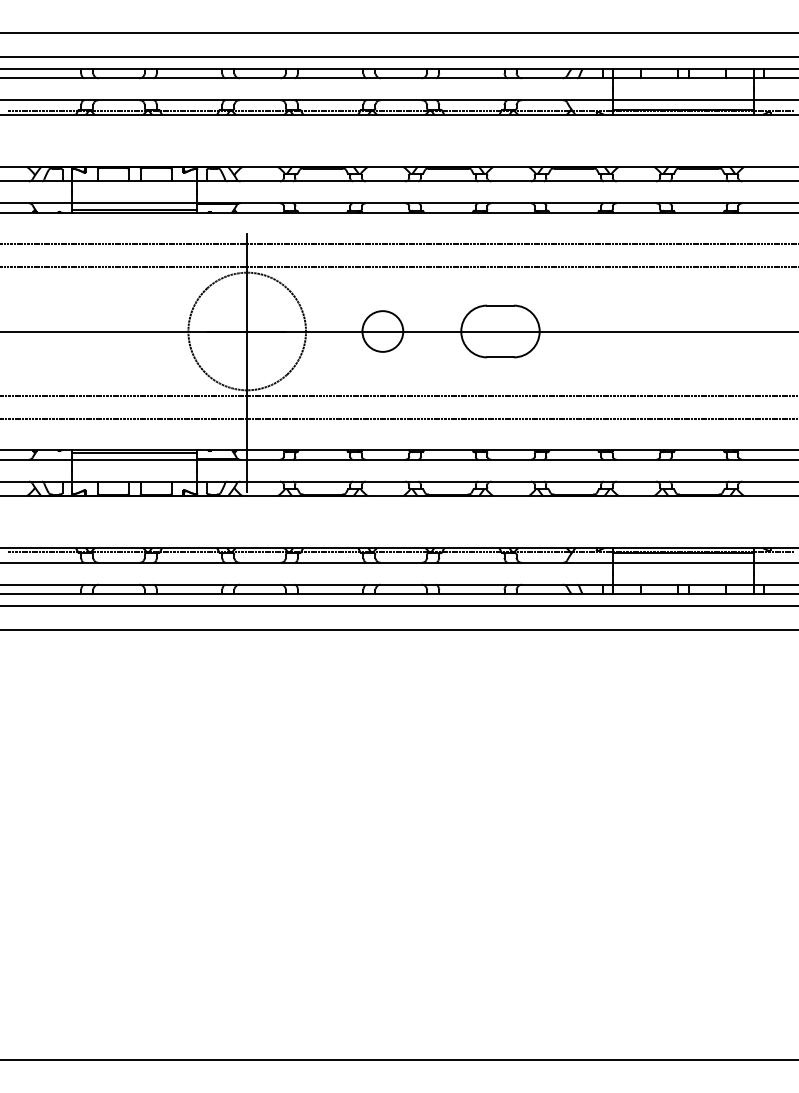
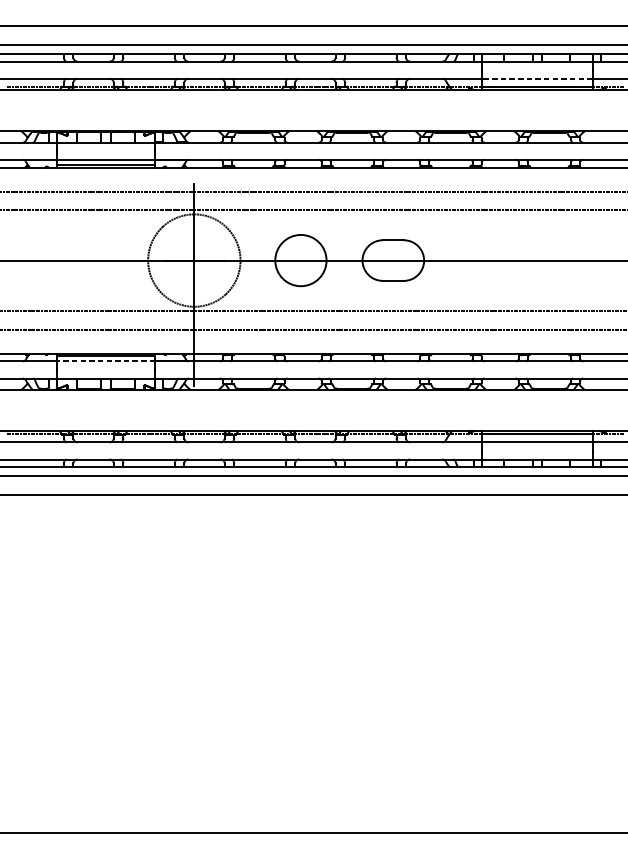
line: (683, 100) -> (537, 79), solid -> dashed
circle: (382, 331) -> (300, 260), size x1.6
line: (134, 459) -> (105, 361), solid -> dashed

